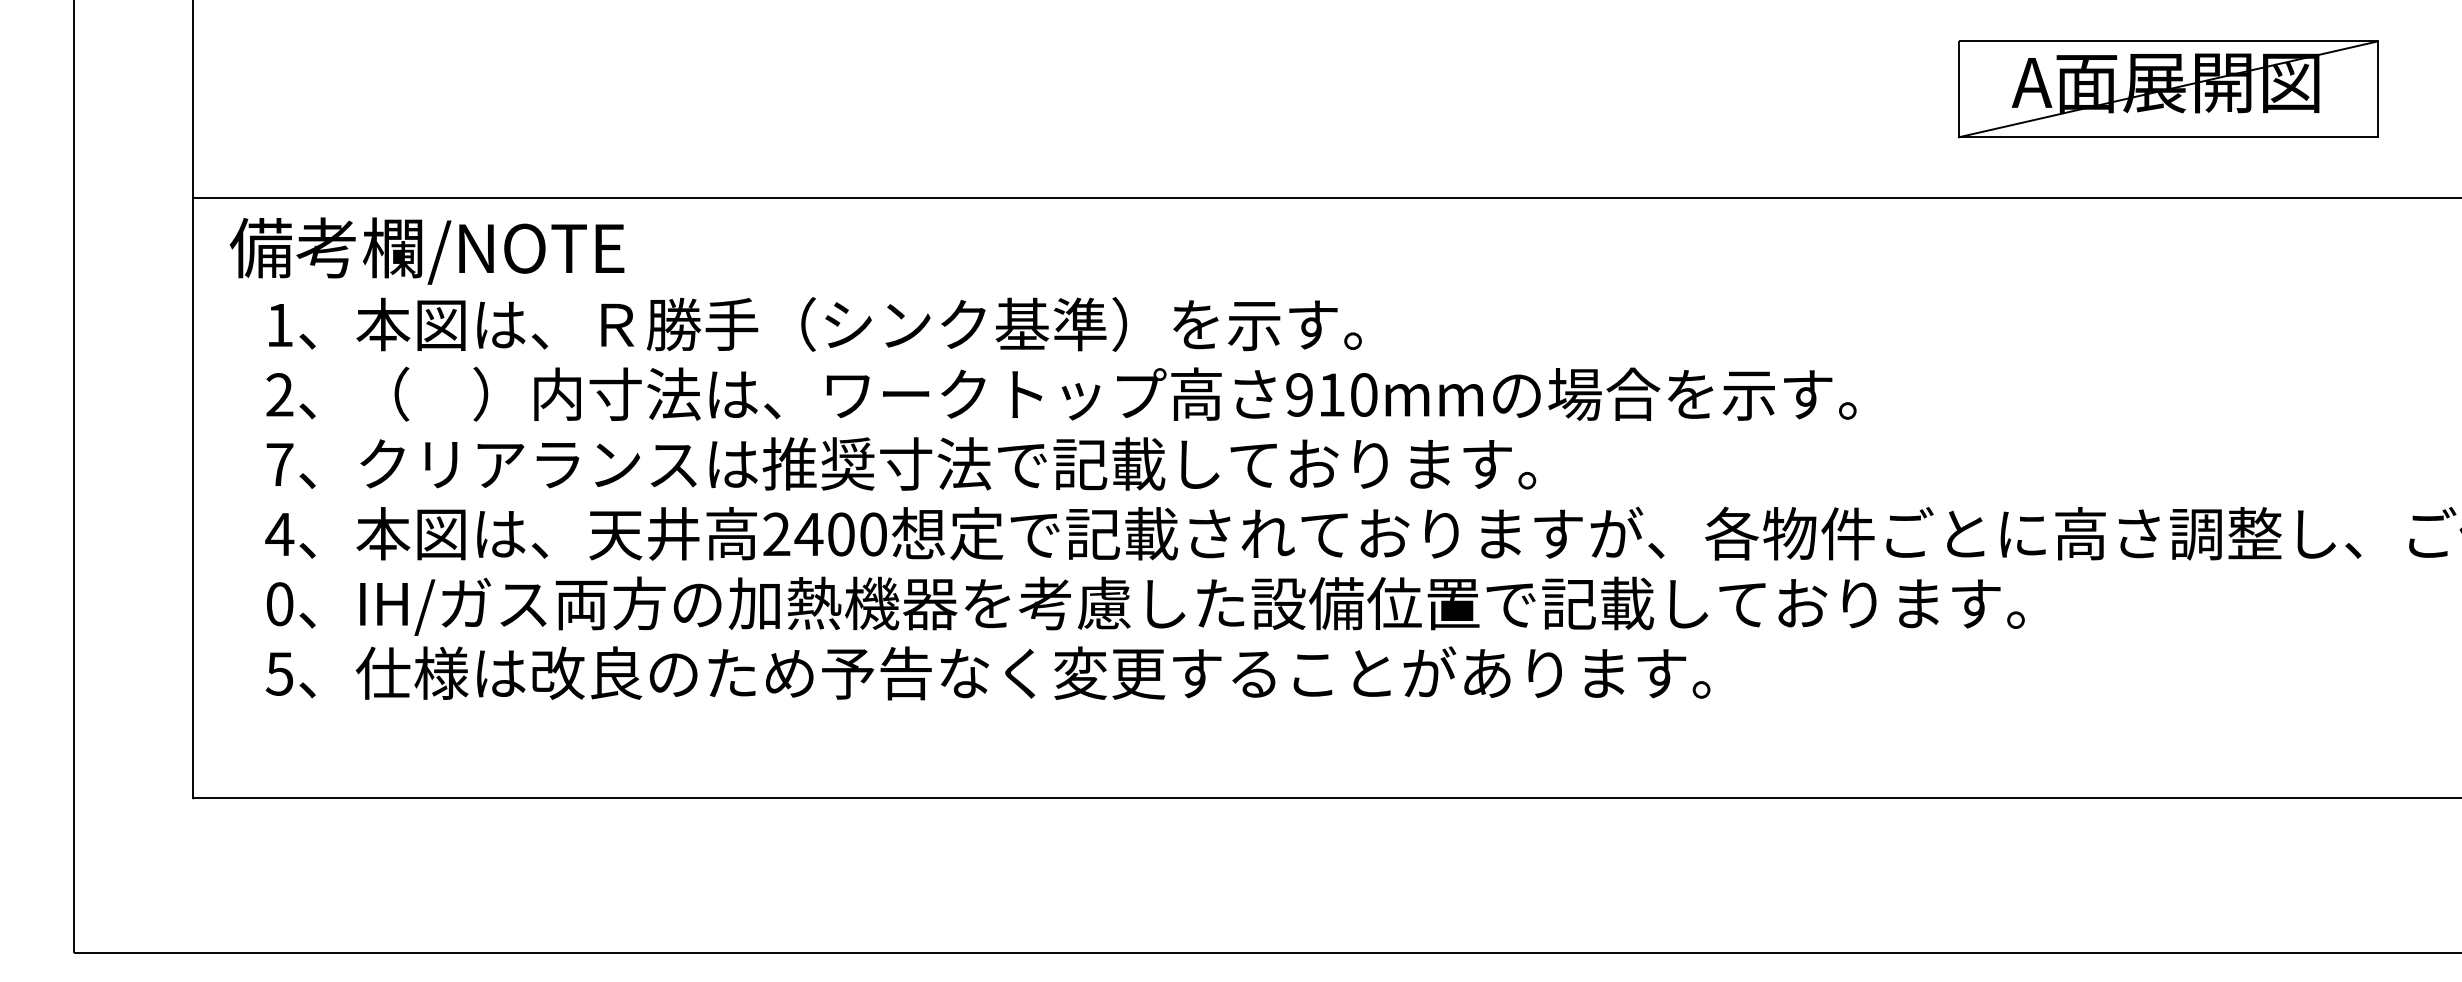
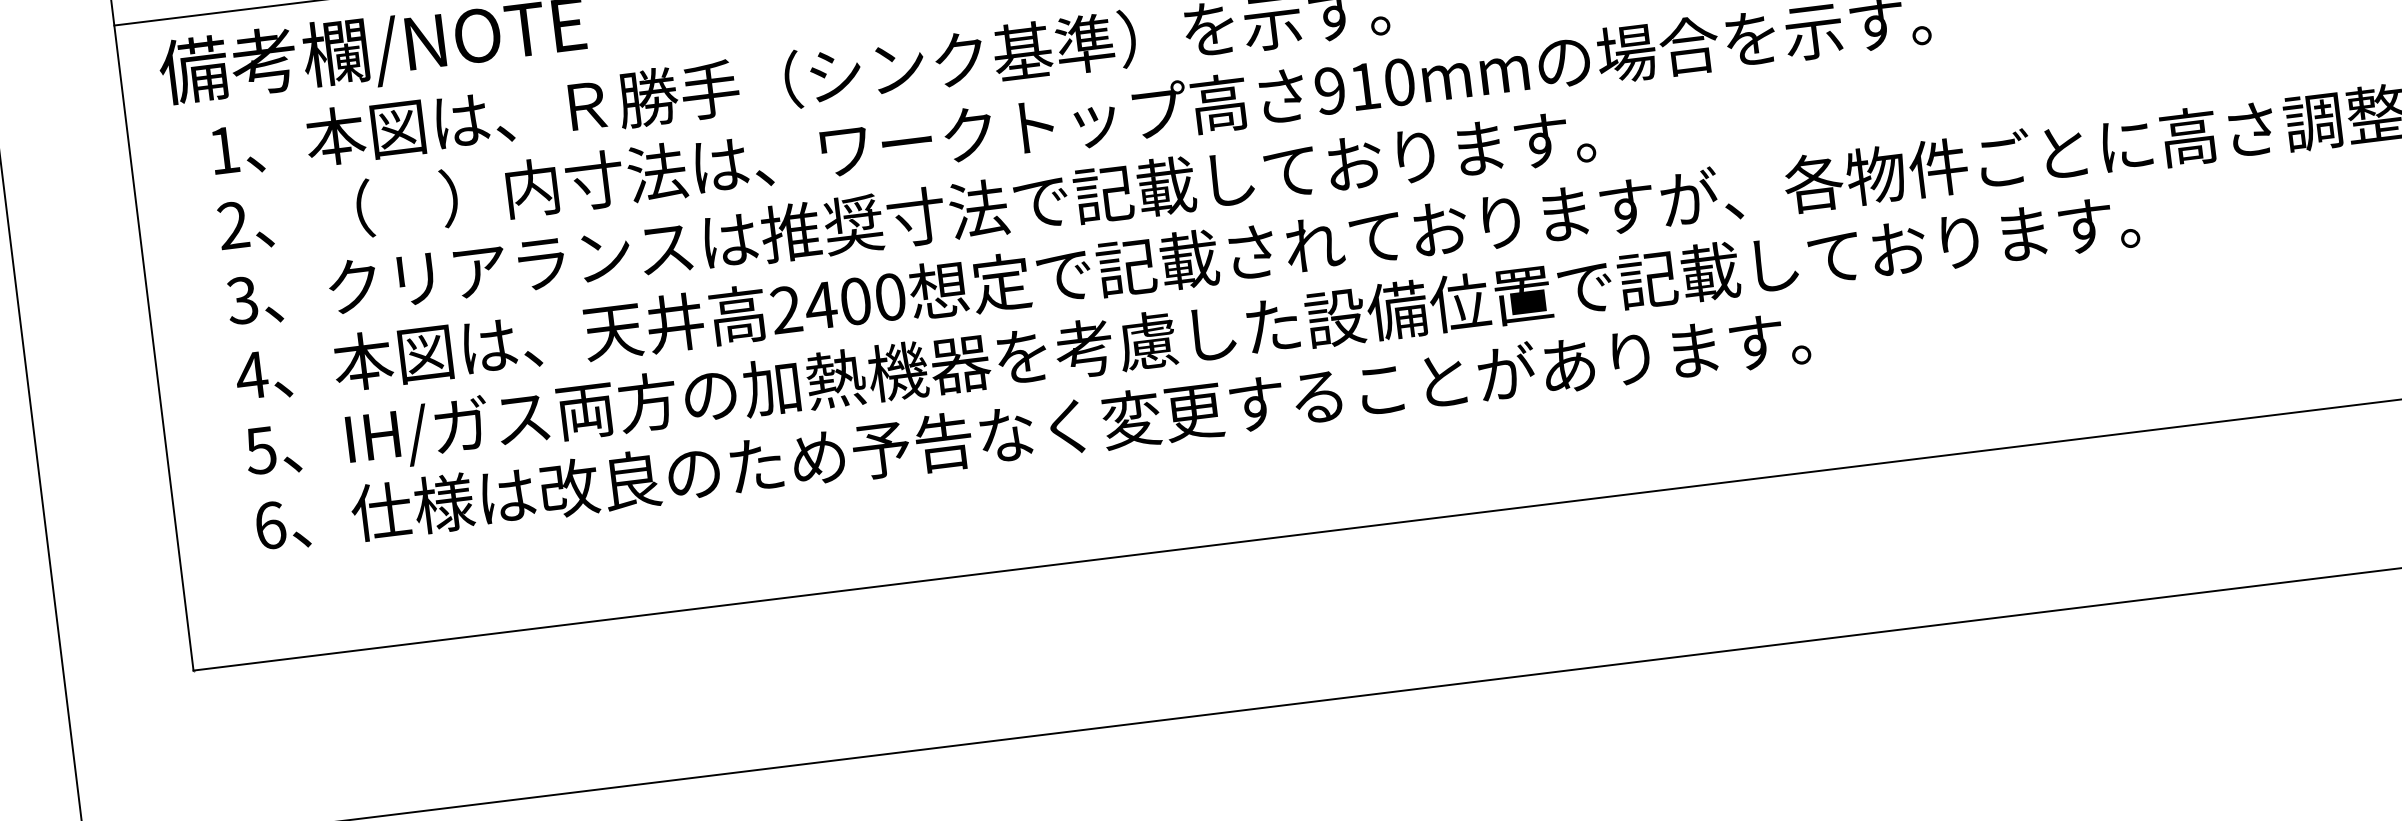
text: (279, 464) -> (242, 300), 7 -> 3
text: (279, 604) -> (260, 450), 0 -> 5
text: (279, 673) -> (269, 525), 5 -> 6

